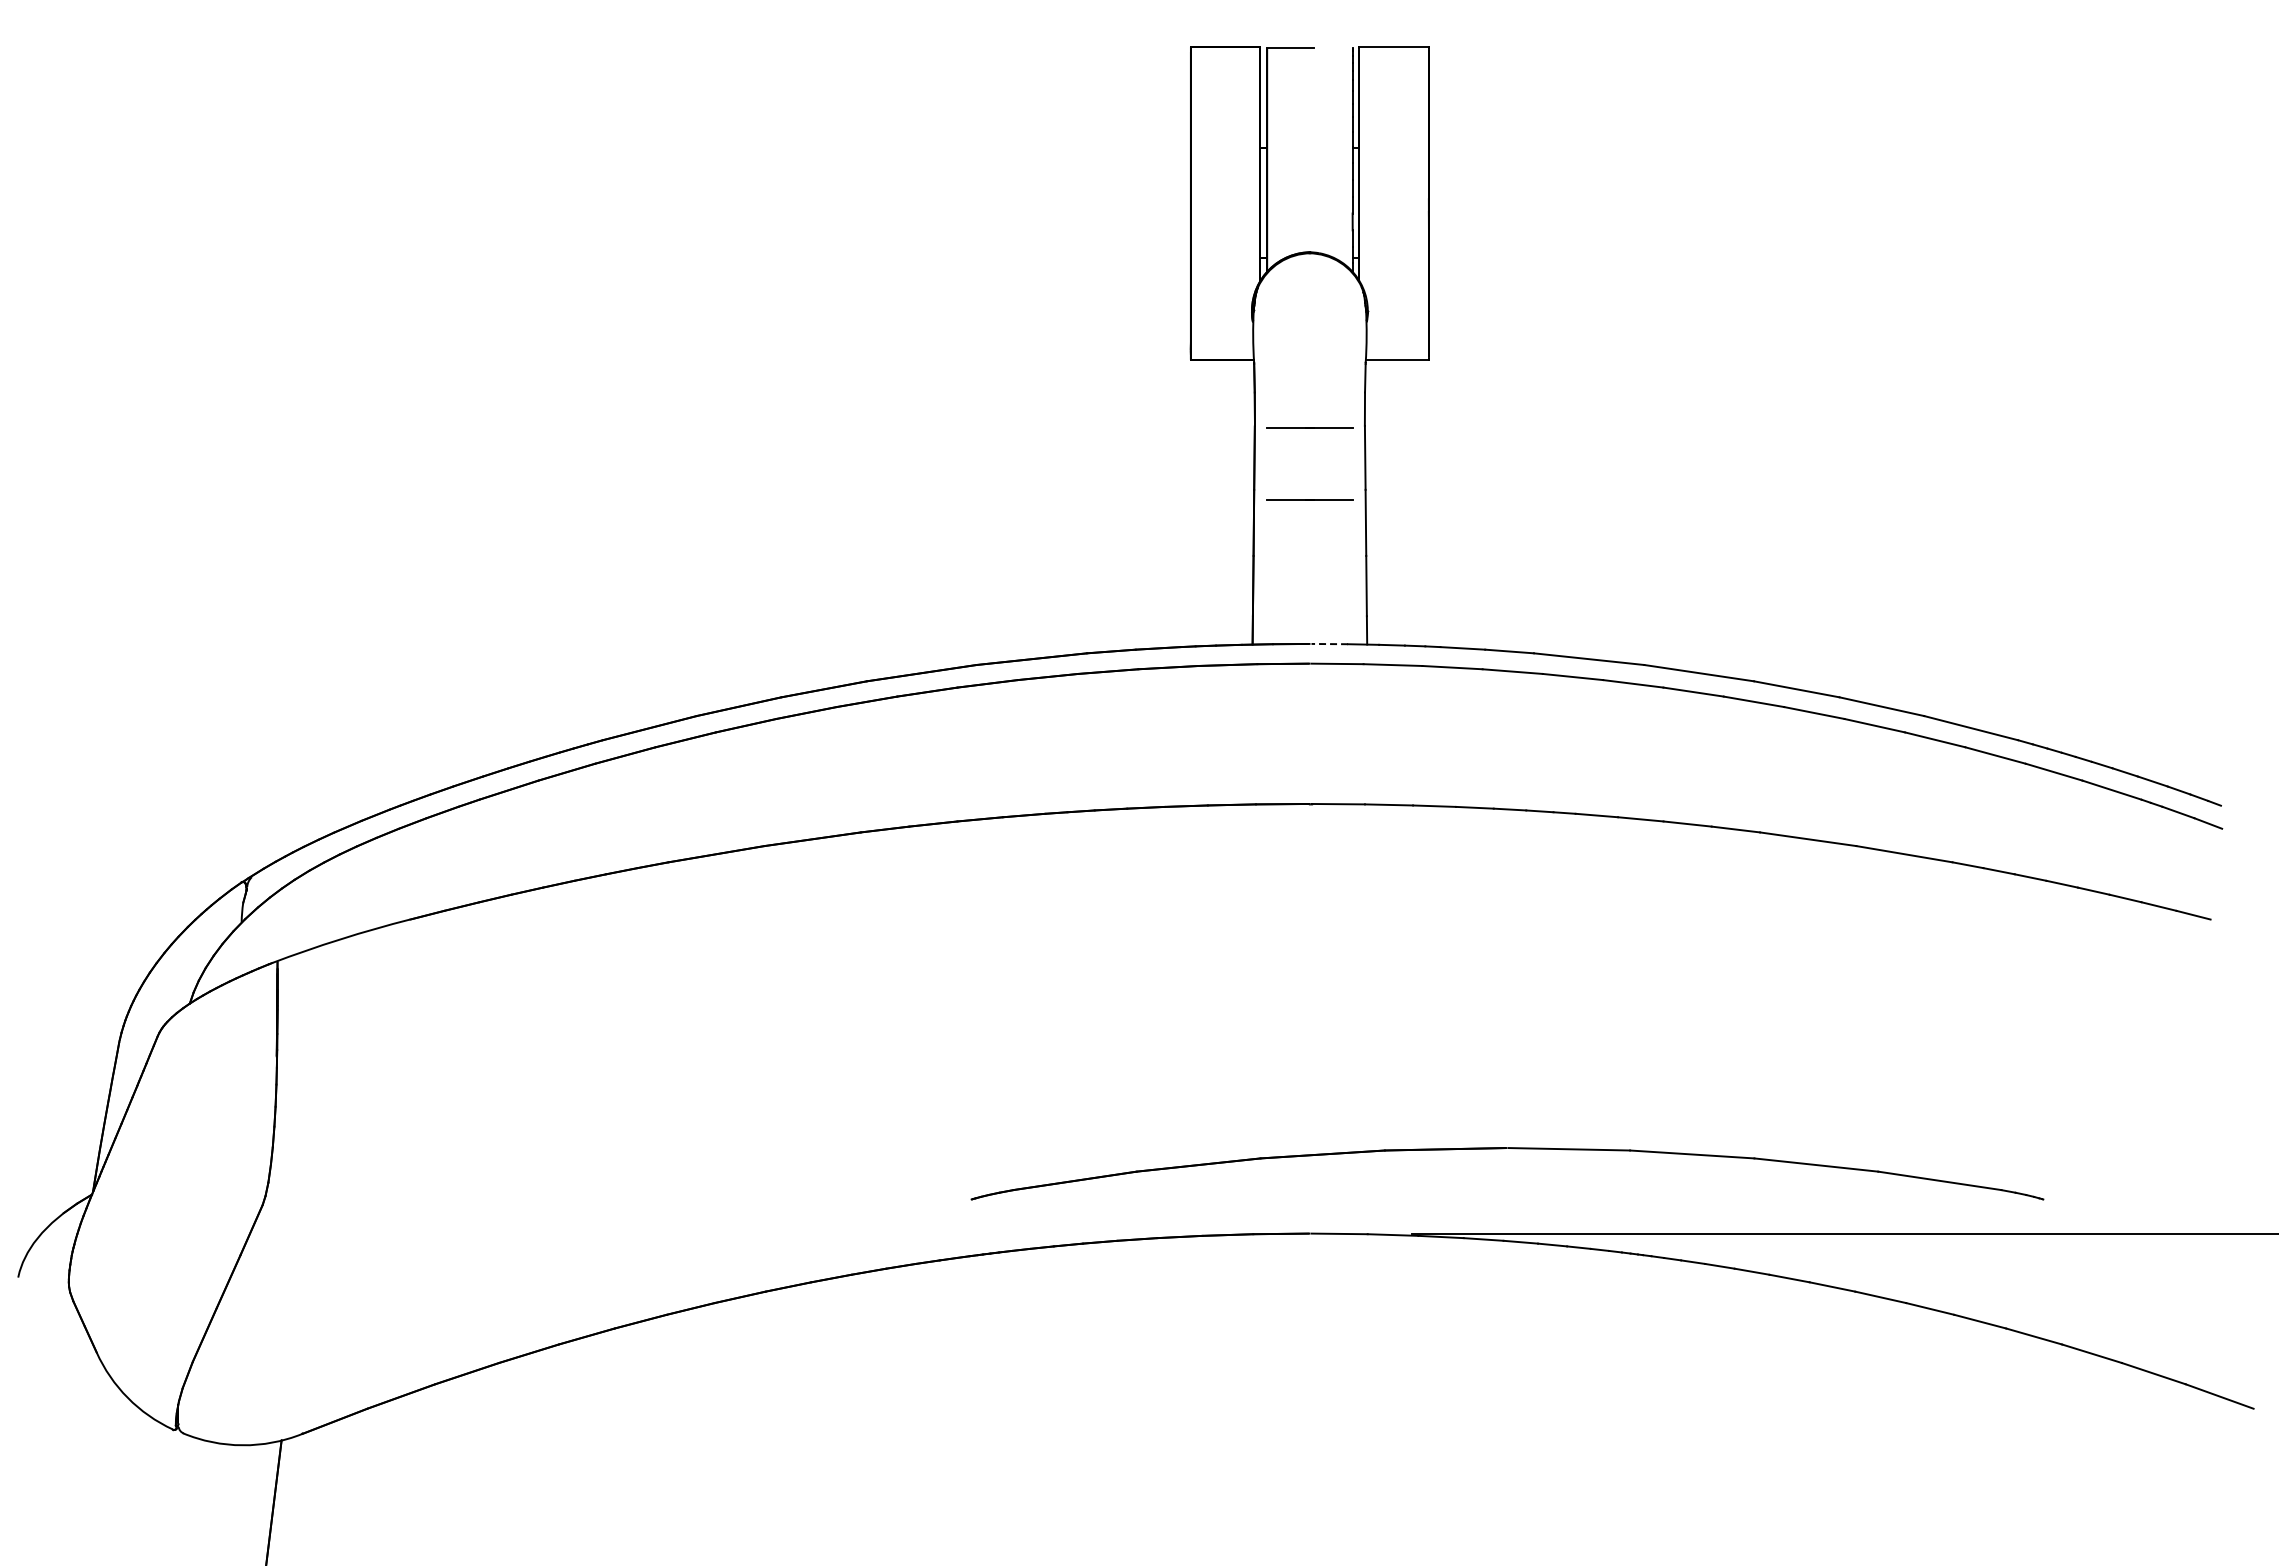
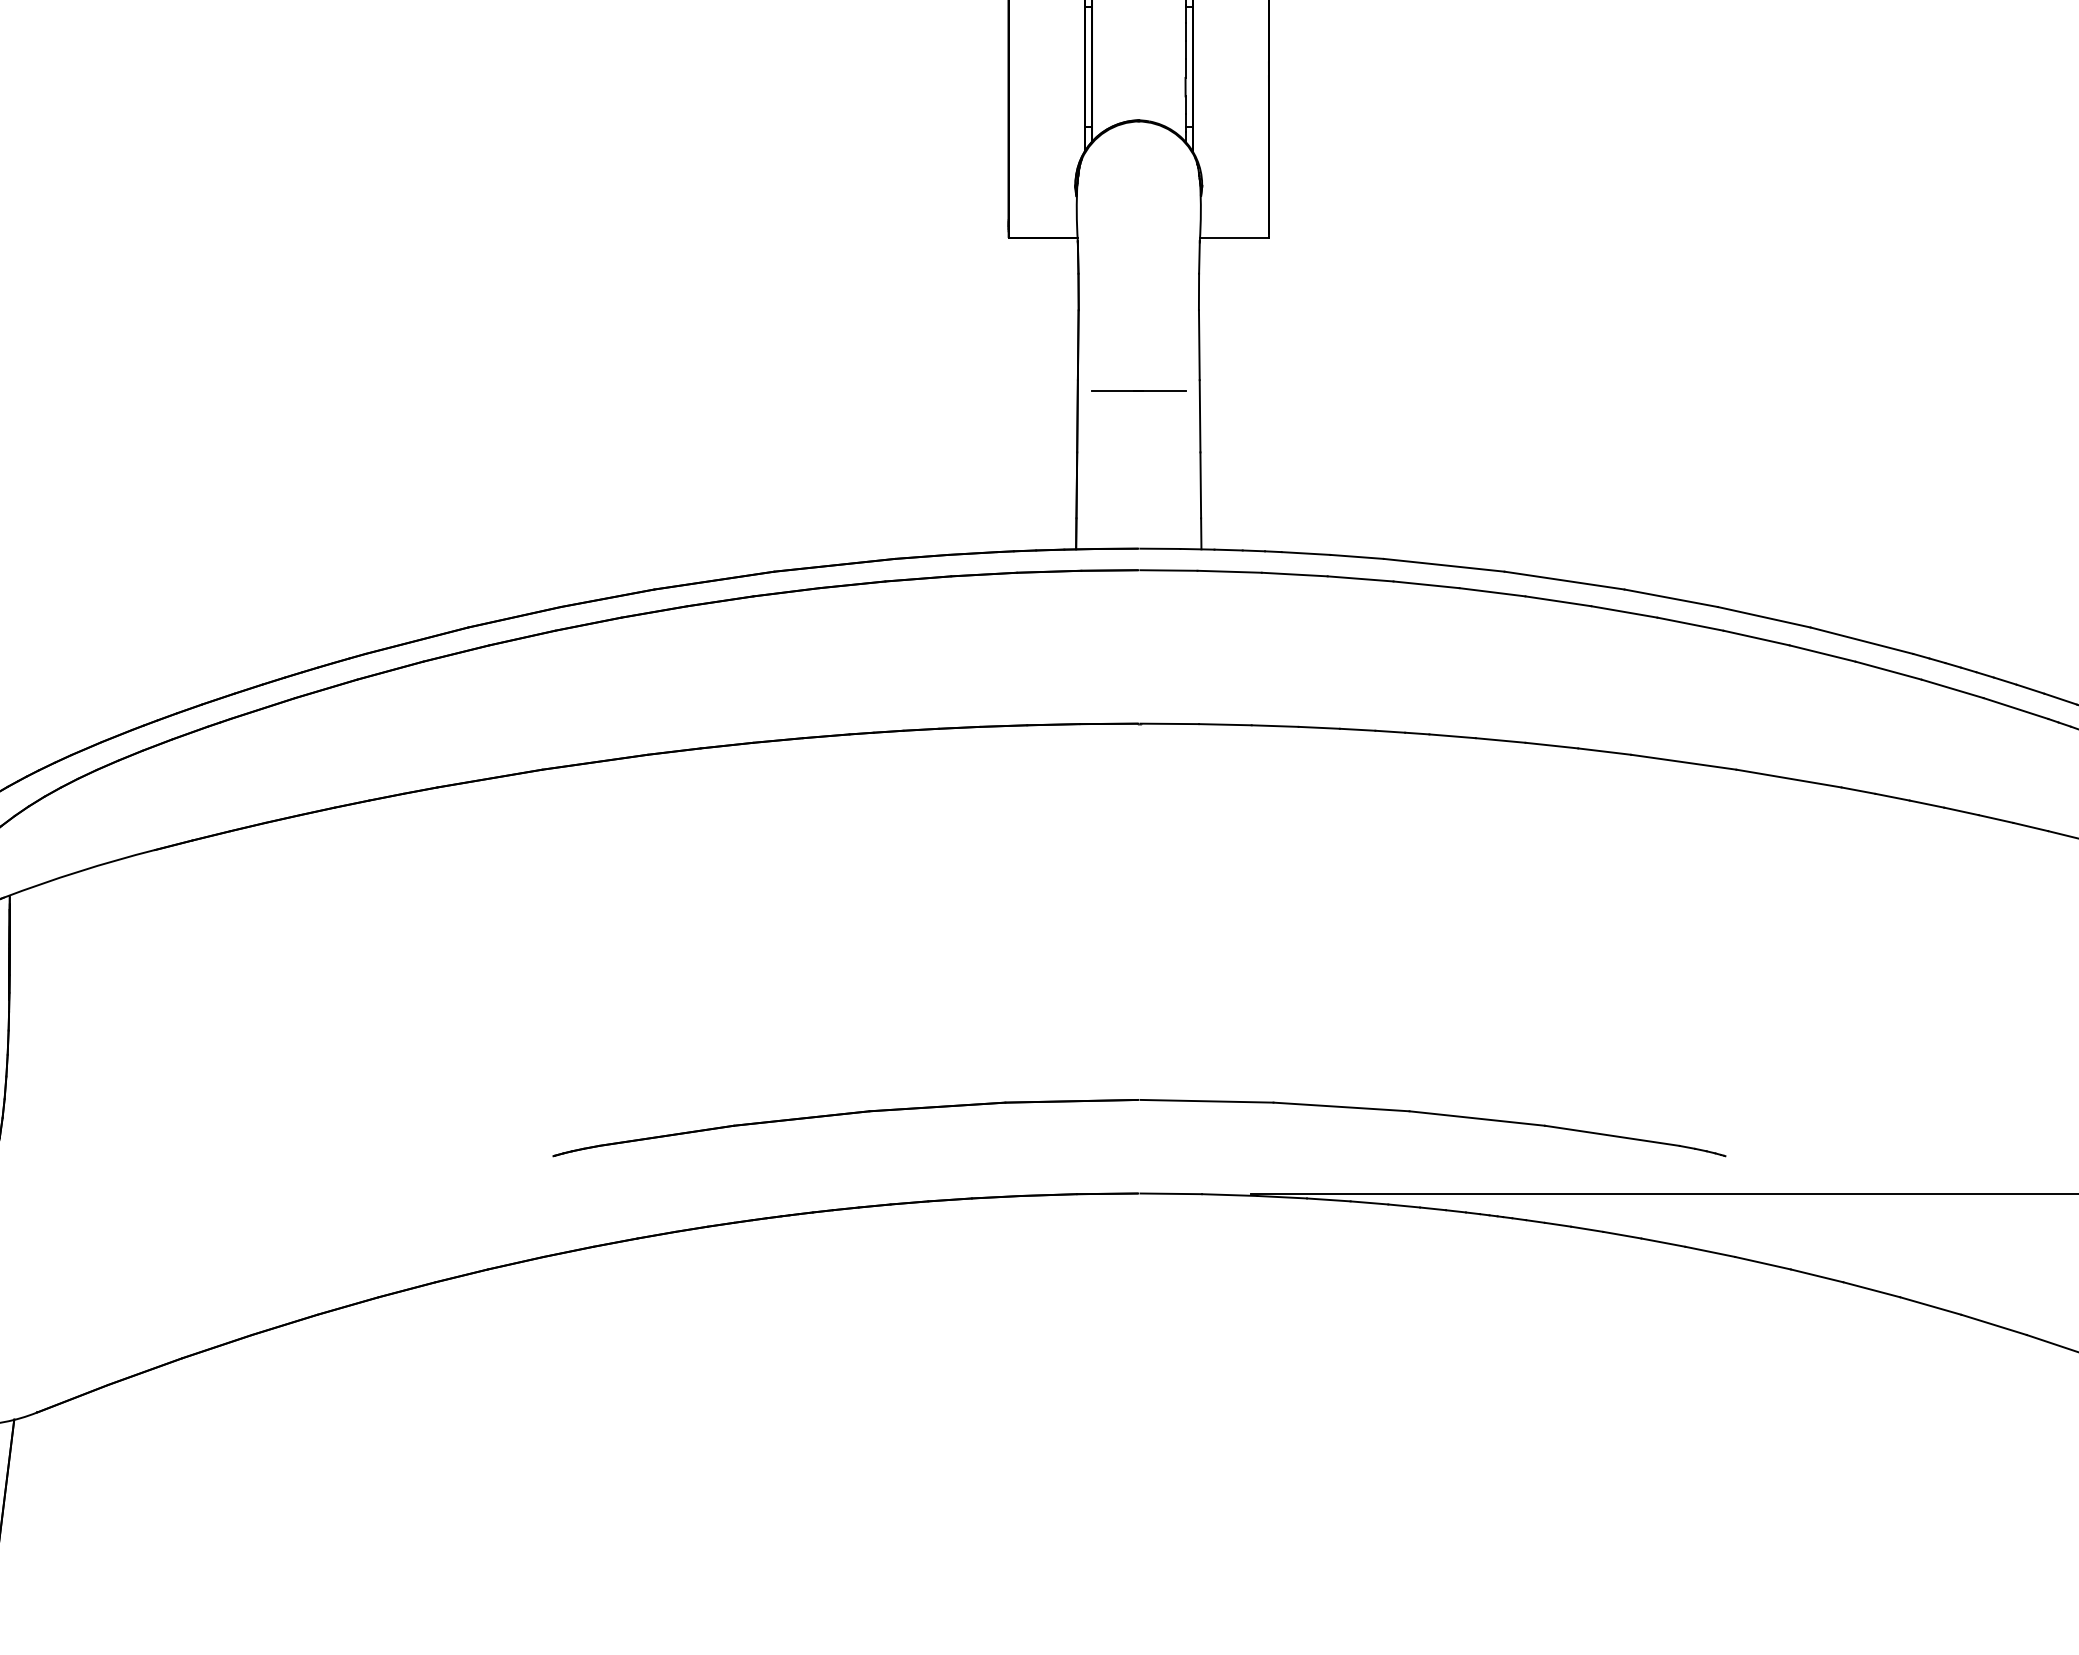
line: (1309, 427) -> (1138, 311), removed
line: (1329, 644) -> (1160, 549), dashed -> solid
part: (1502, 1149) -> (1133, 1101), moved

